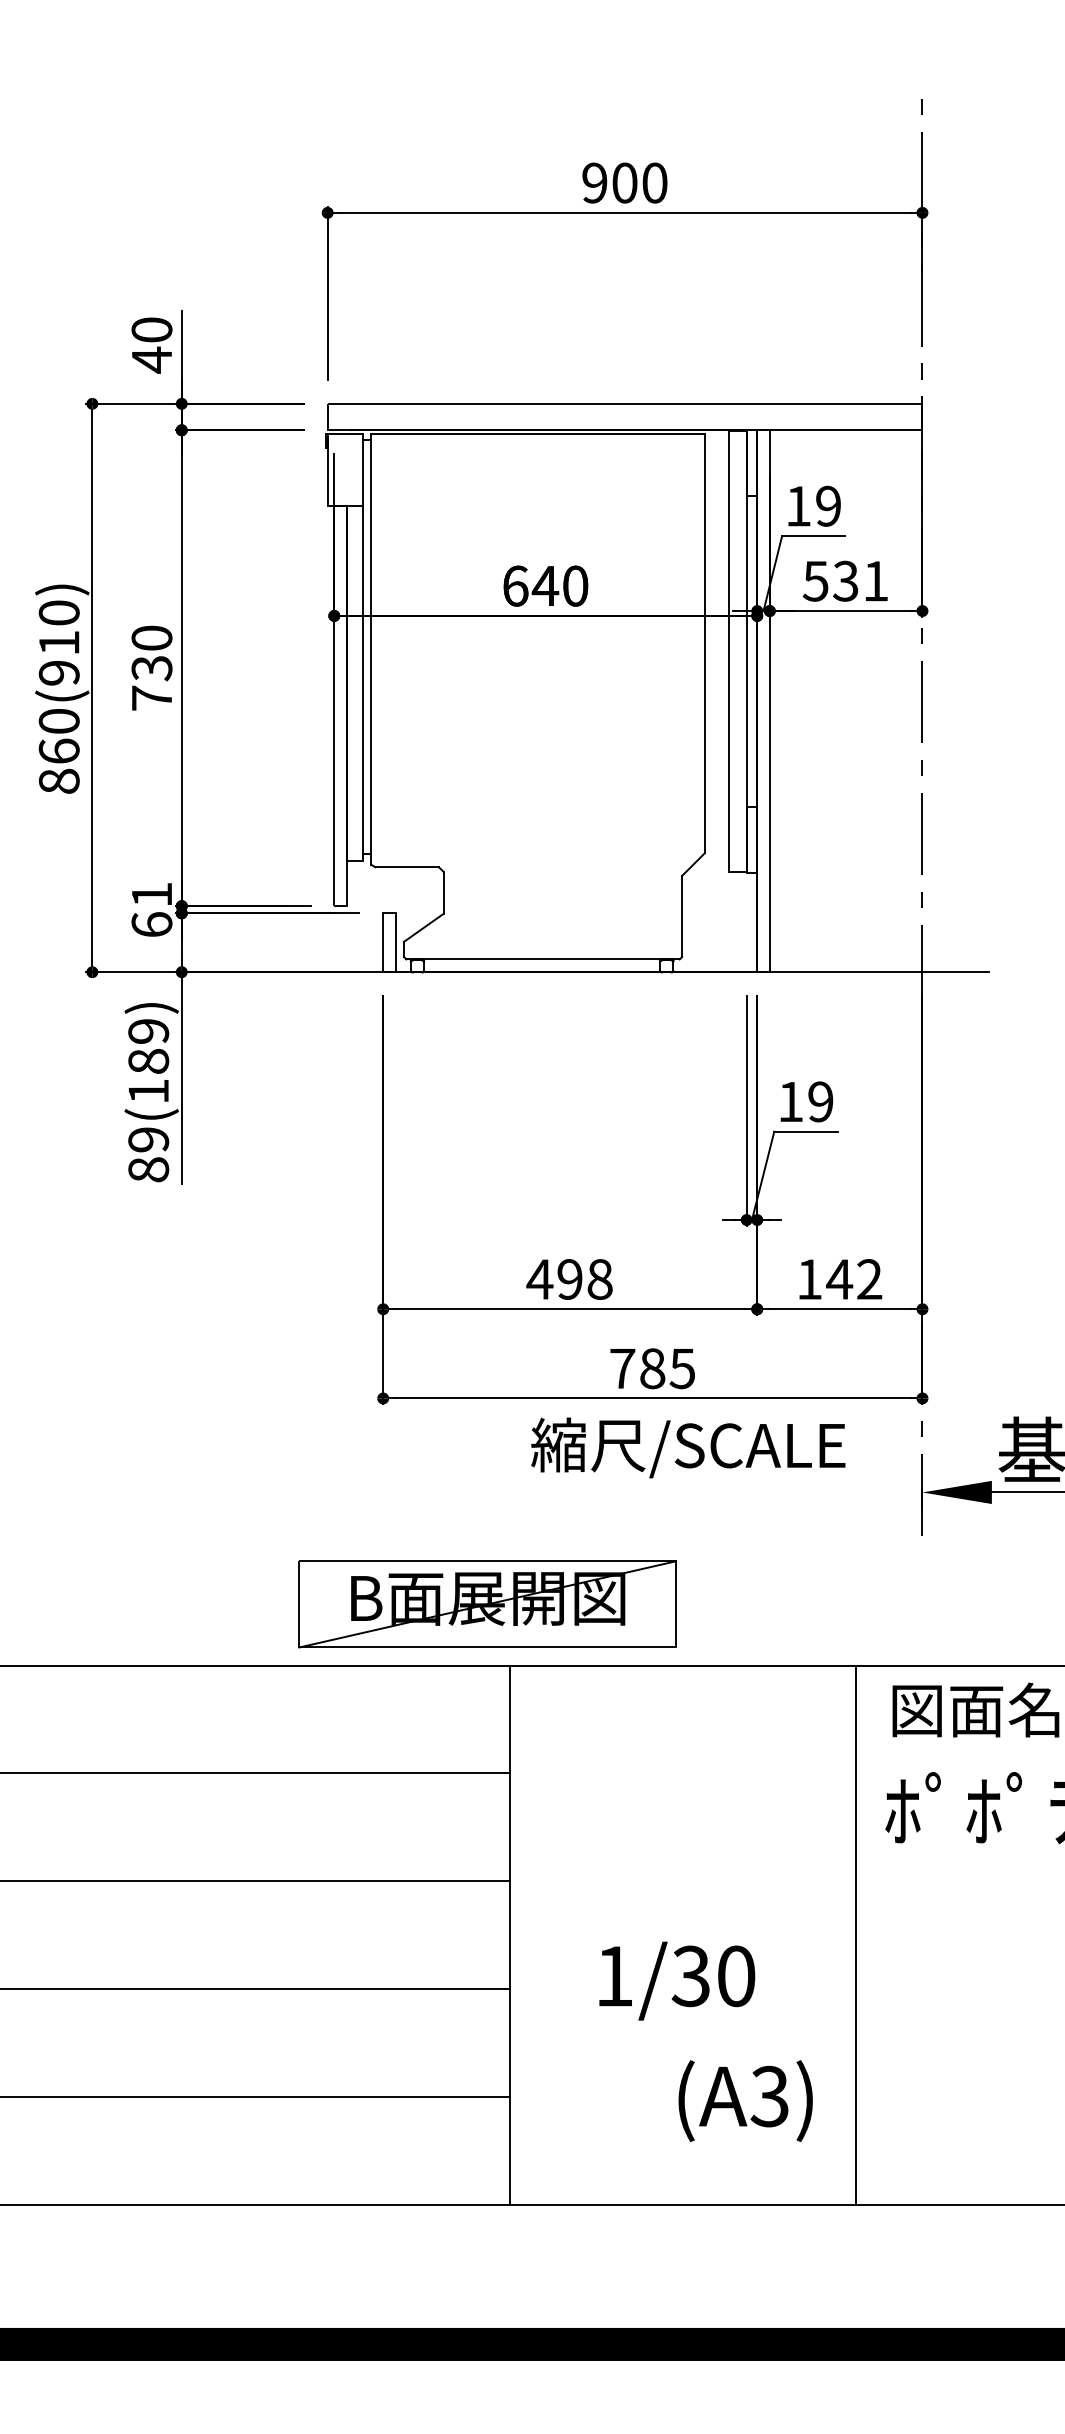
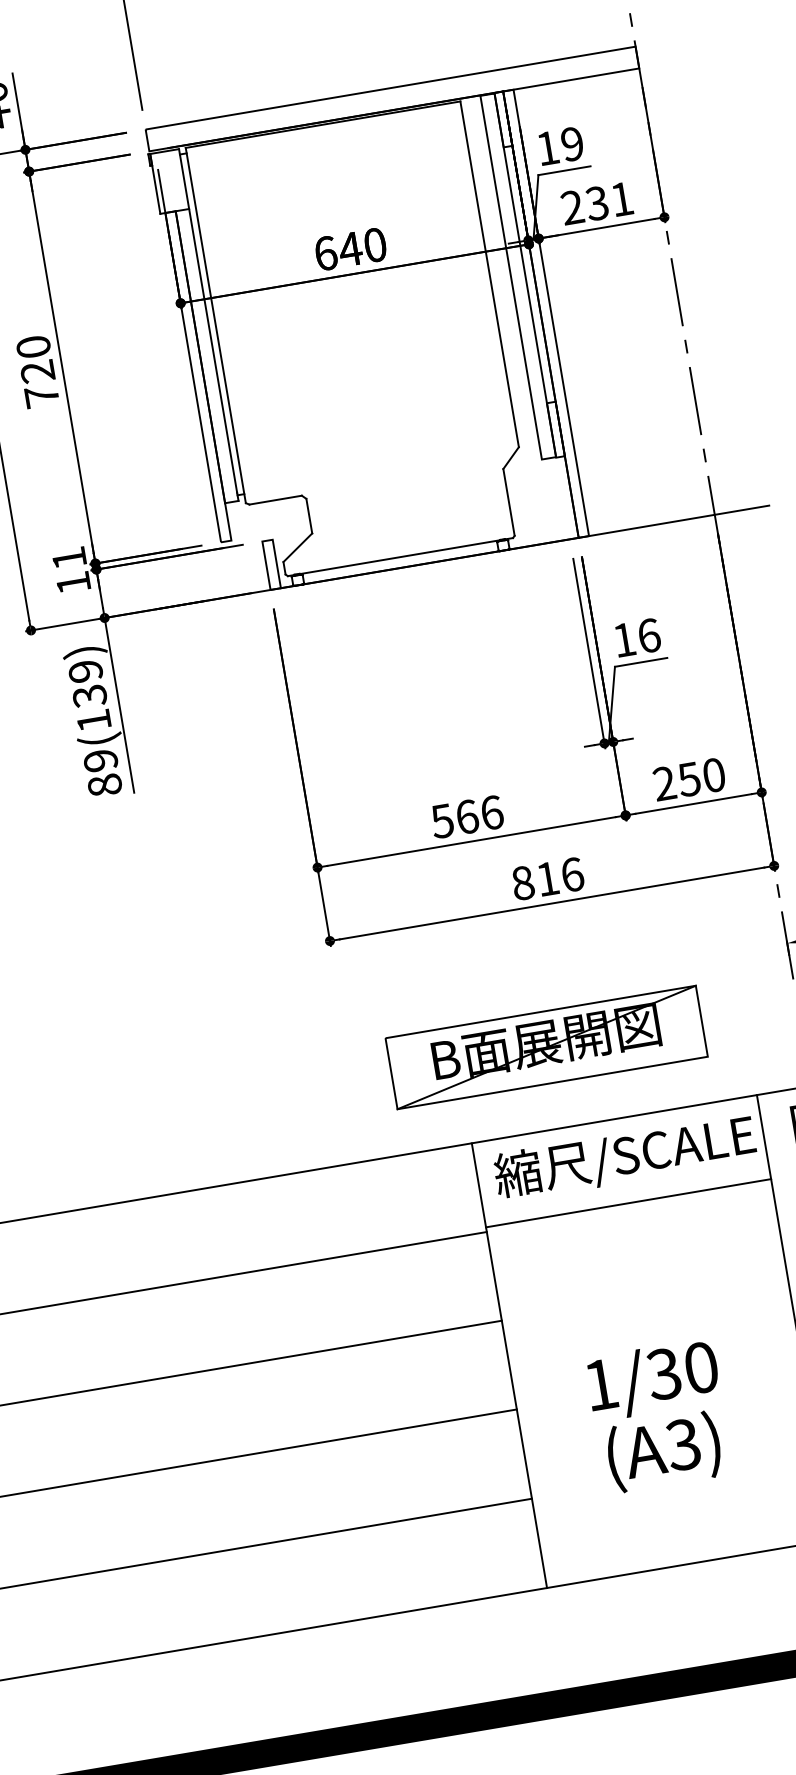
text: (815, 580) -> (572, 207), 531 -> 231
text: (151, 668) -> (37, 372), 730 -> 720
text: (151, 924) -> (73, 582), 61 -> 11
text: (148, 1061) -> (89, 696), 89(189) -> 89(139)
text: (820, 1101) -> (648, 635), 19 -> 16
text: (569, 1279) -> (466, 817), 498 -> 566
text: (839, 1279) -> (689, 779), 142 -> 250
text: (652, 1368) -> (547, 878), 785 -> 816
text: (688, 1447) -> (625, 1157), moved
part: (487, 1604) -> (546, 1047), moved
line: (683, 1767) -> (628, 1203), added
text: (745, 2100) -> (663, 1451), moved

